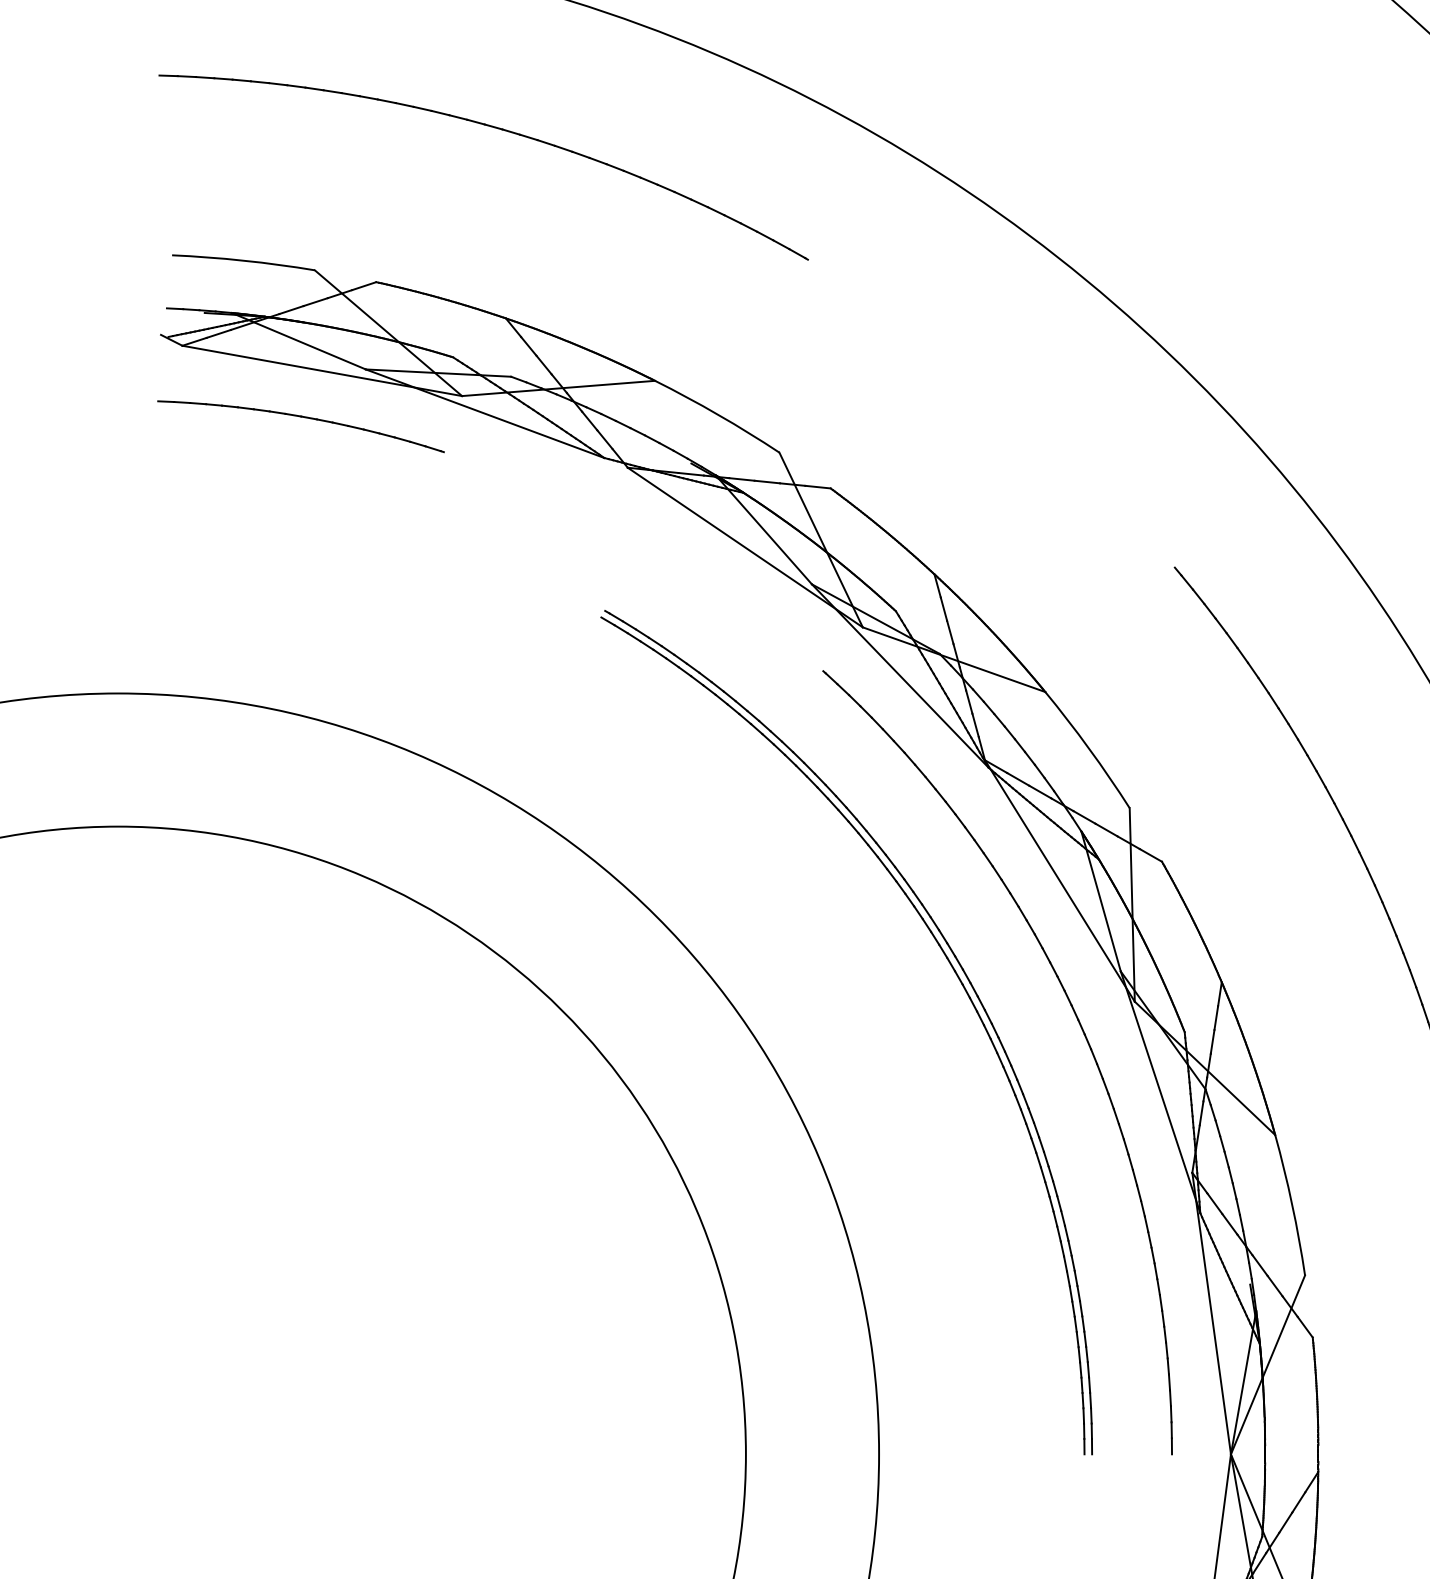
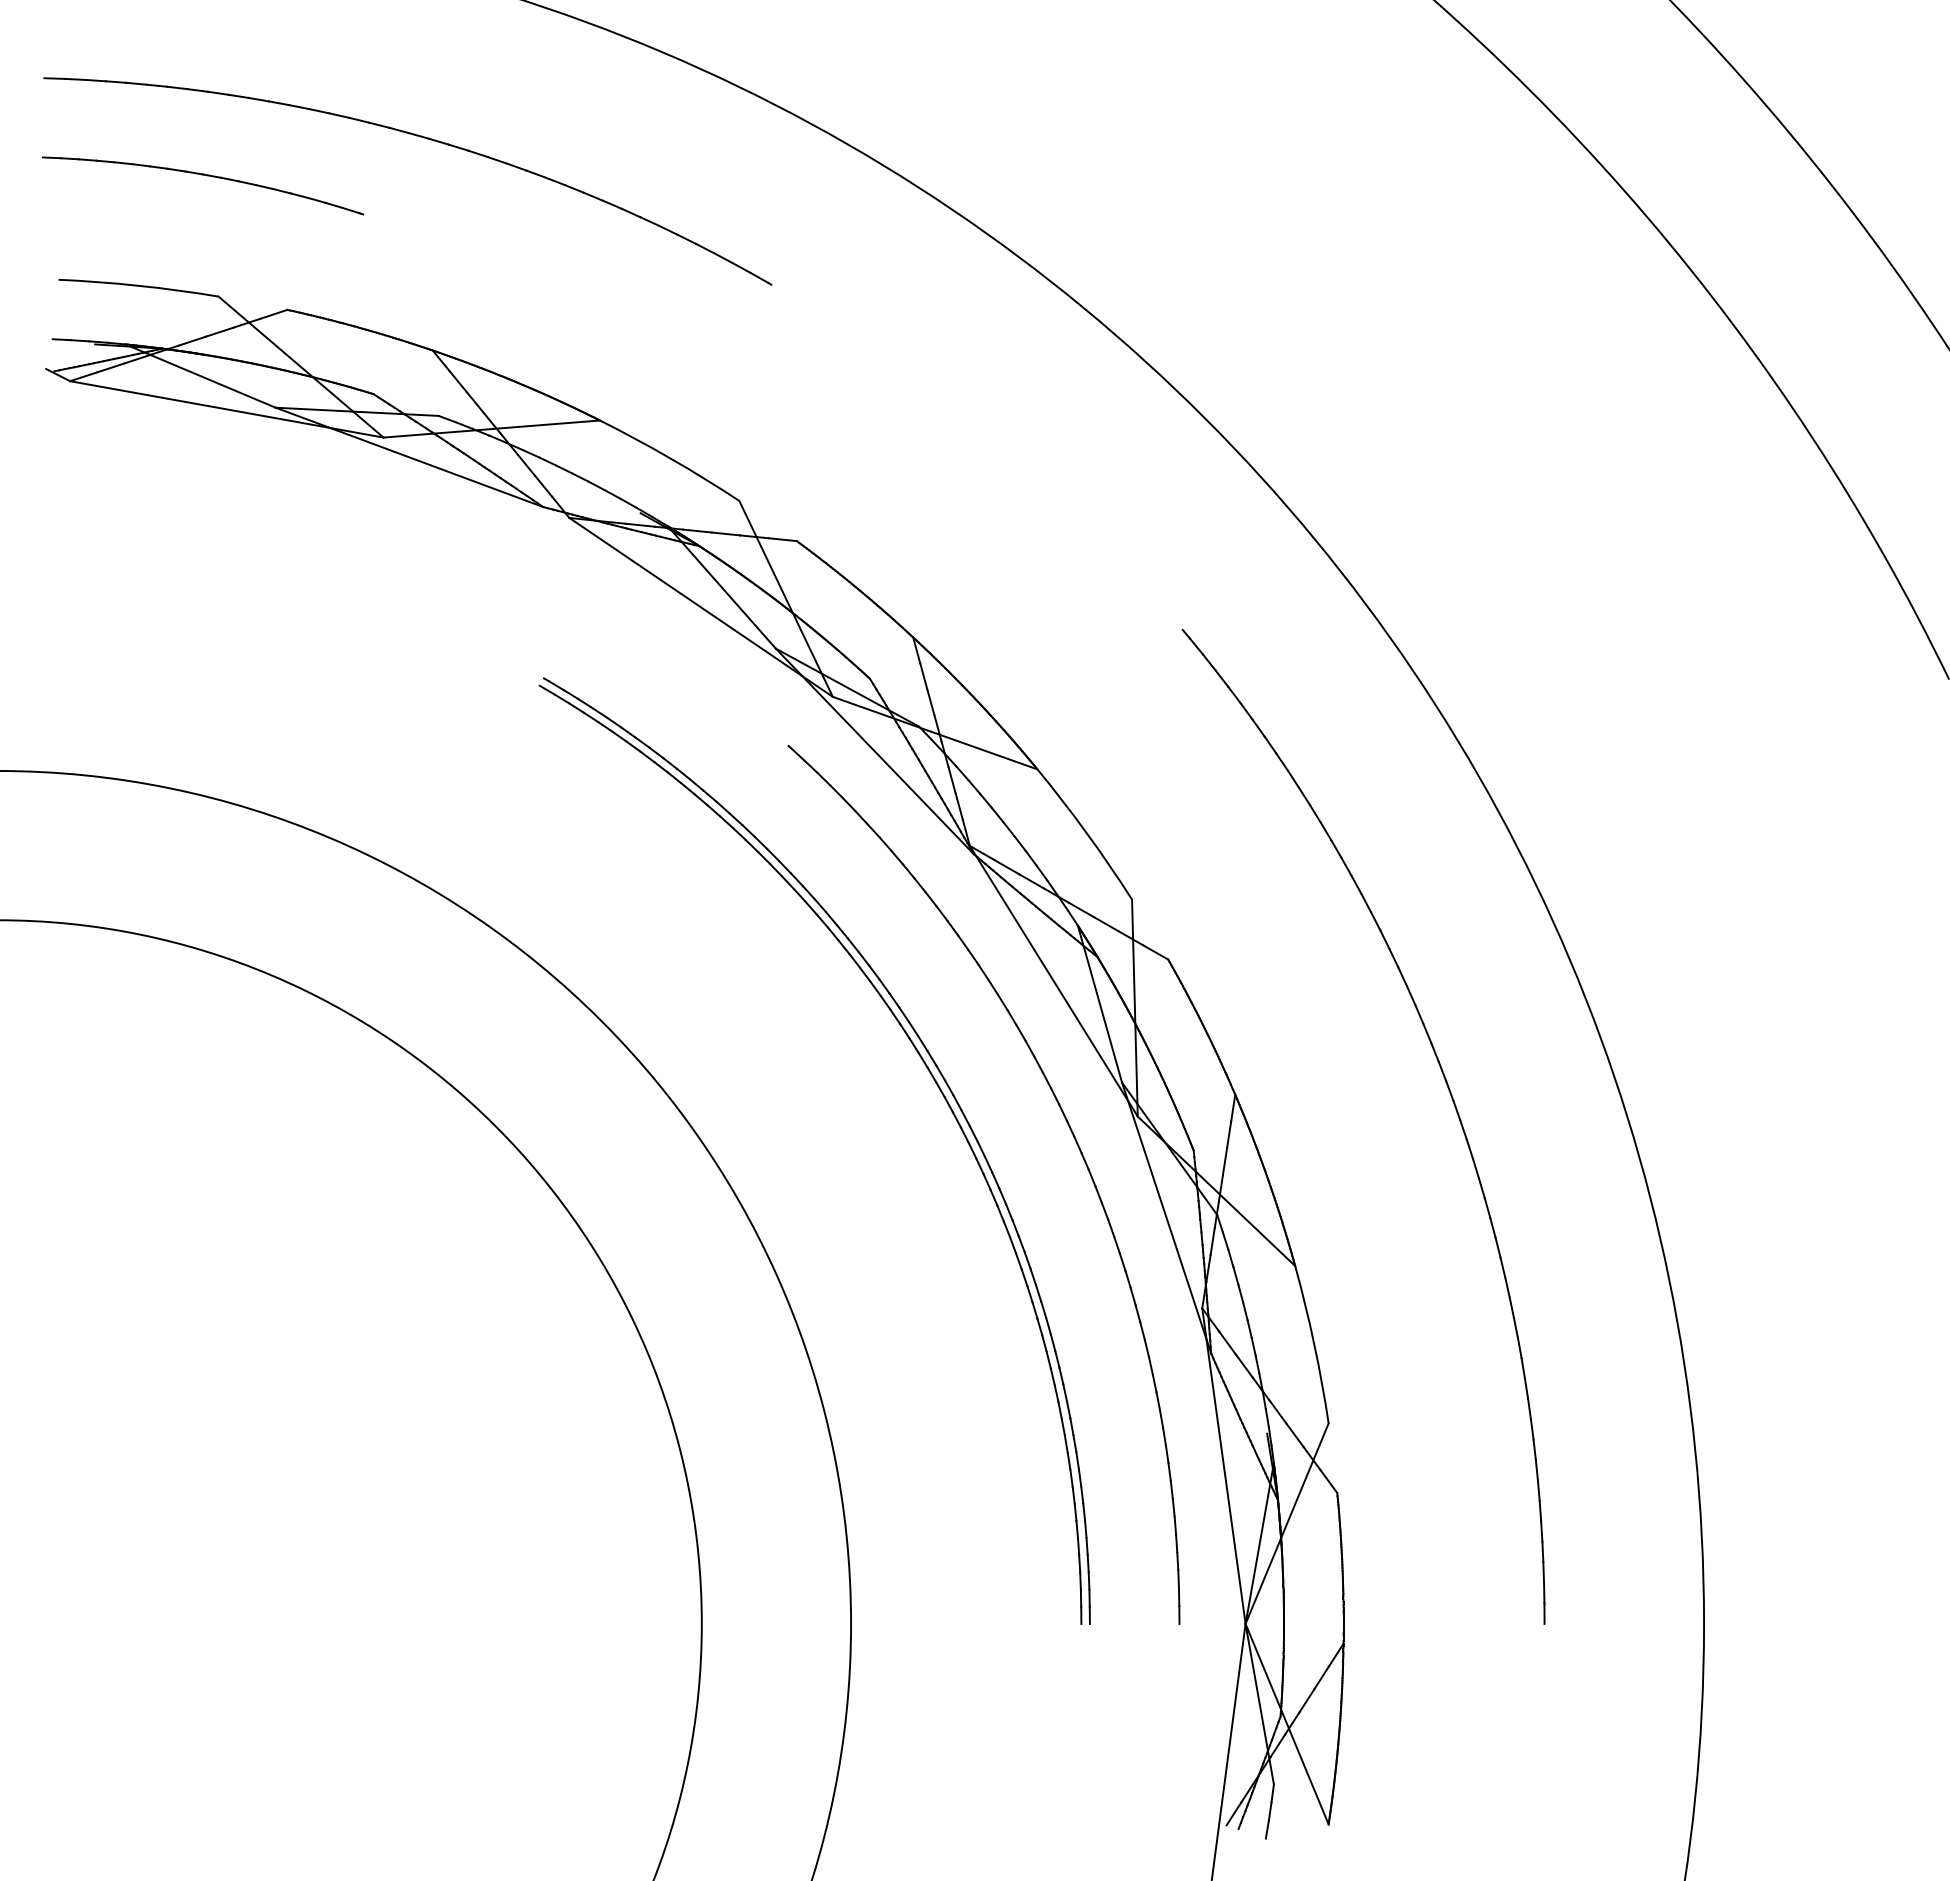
part: (305, 418) -> (207, 176), moved

